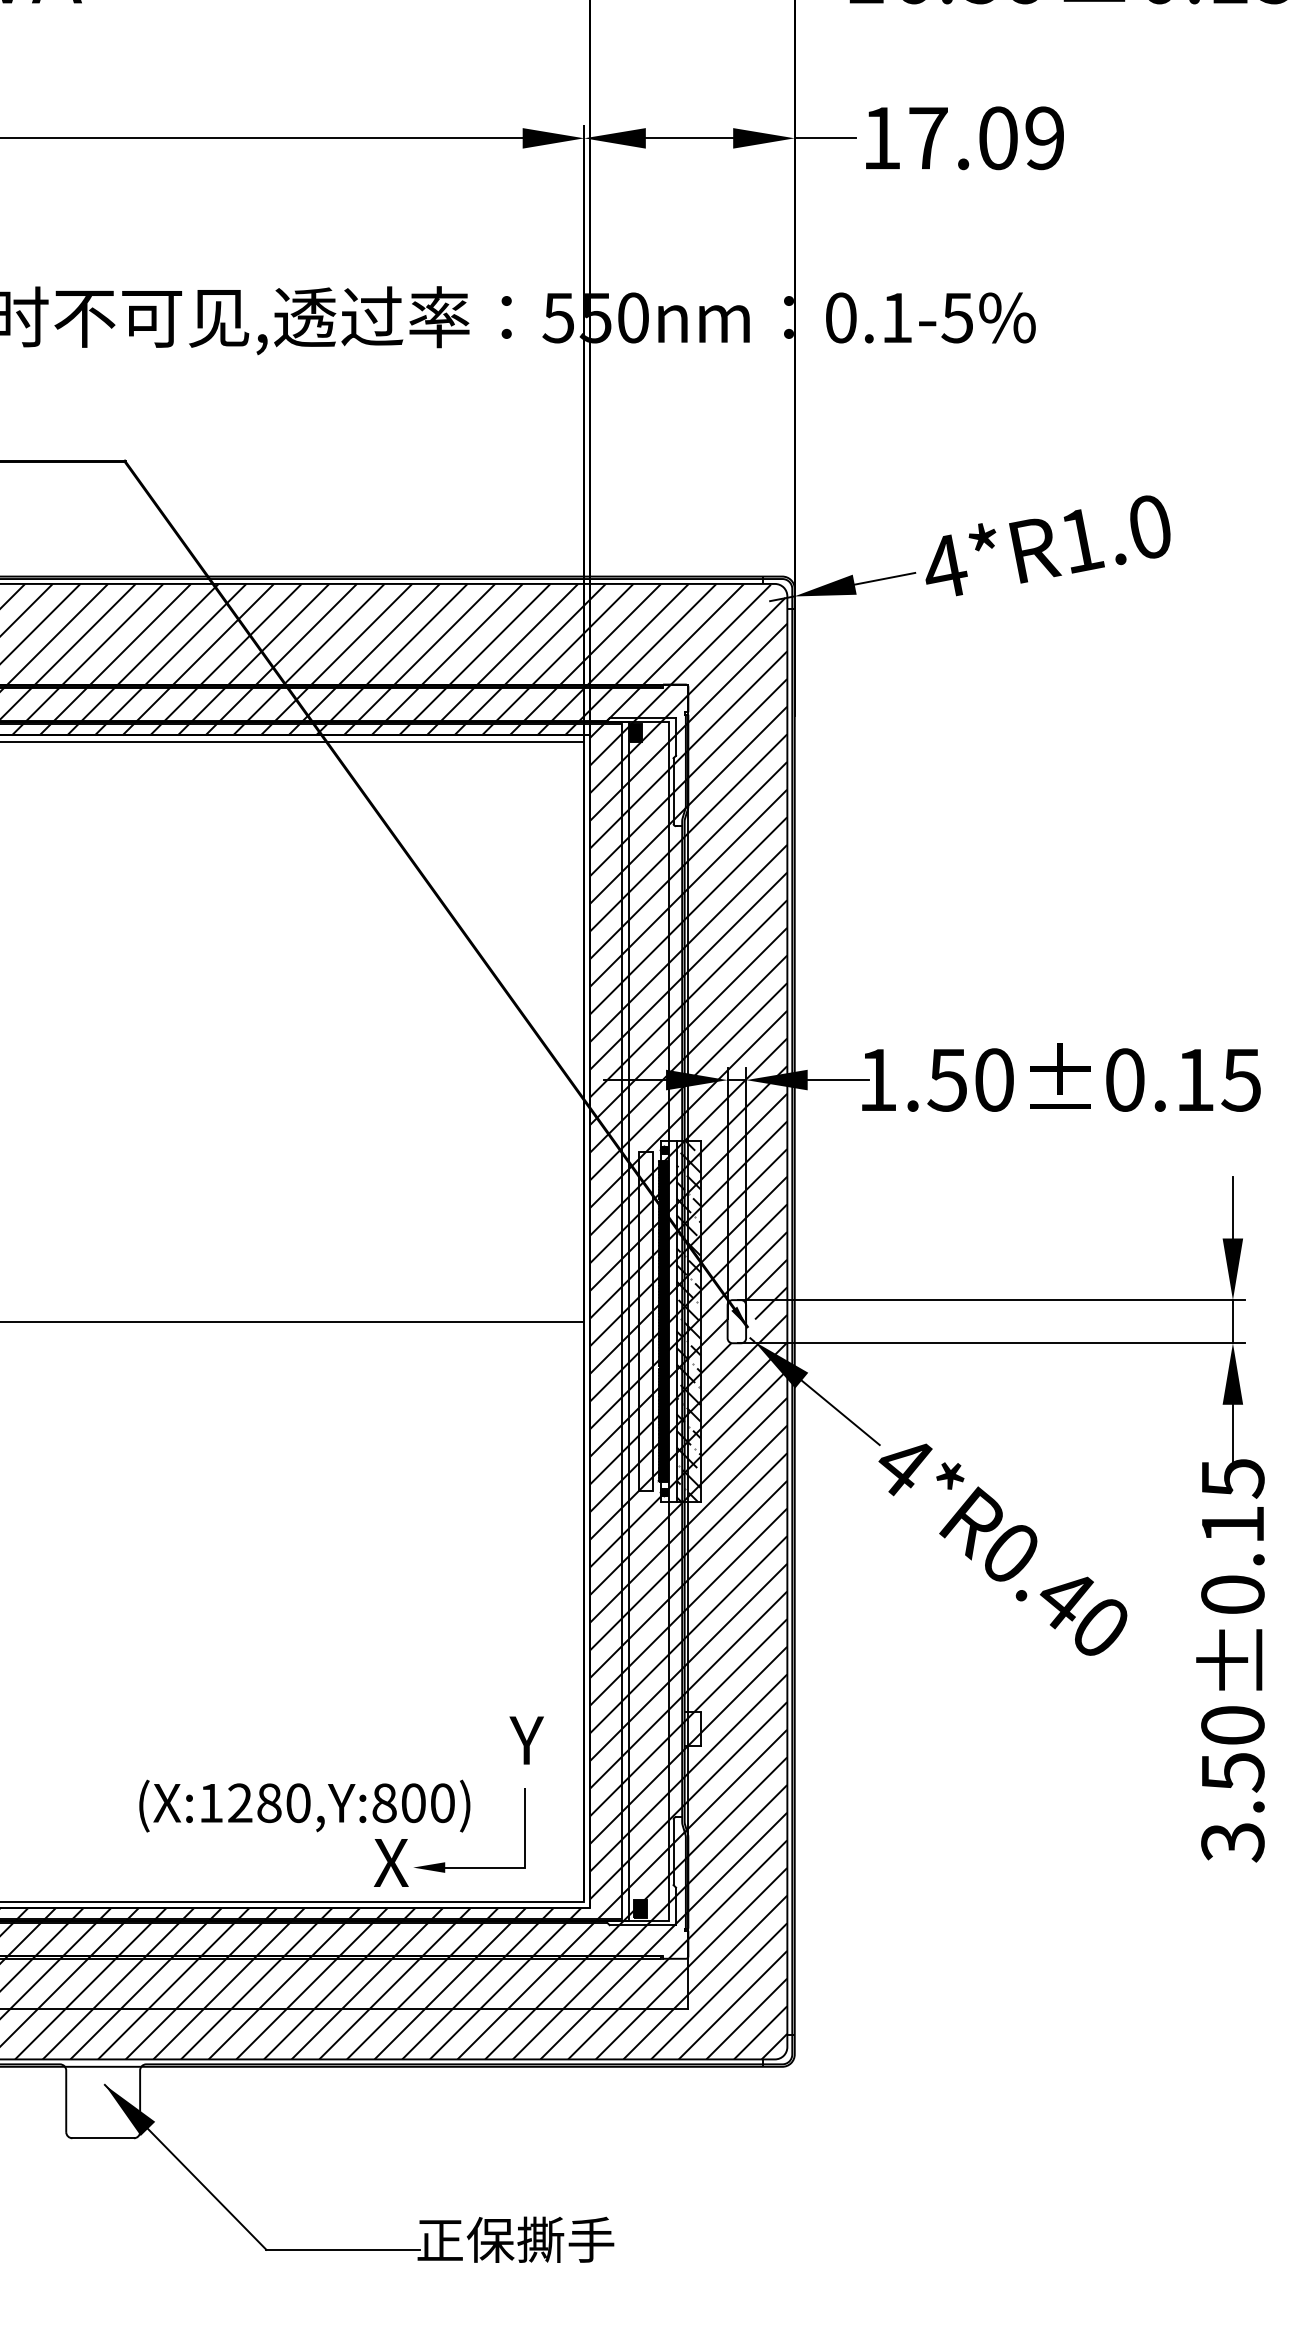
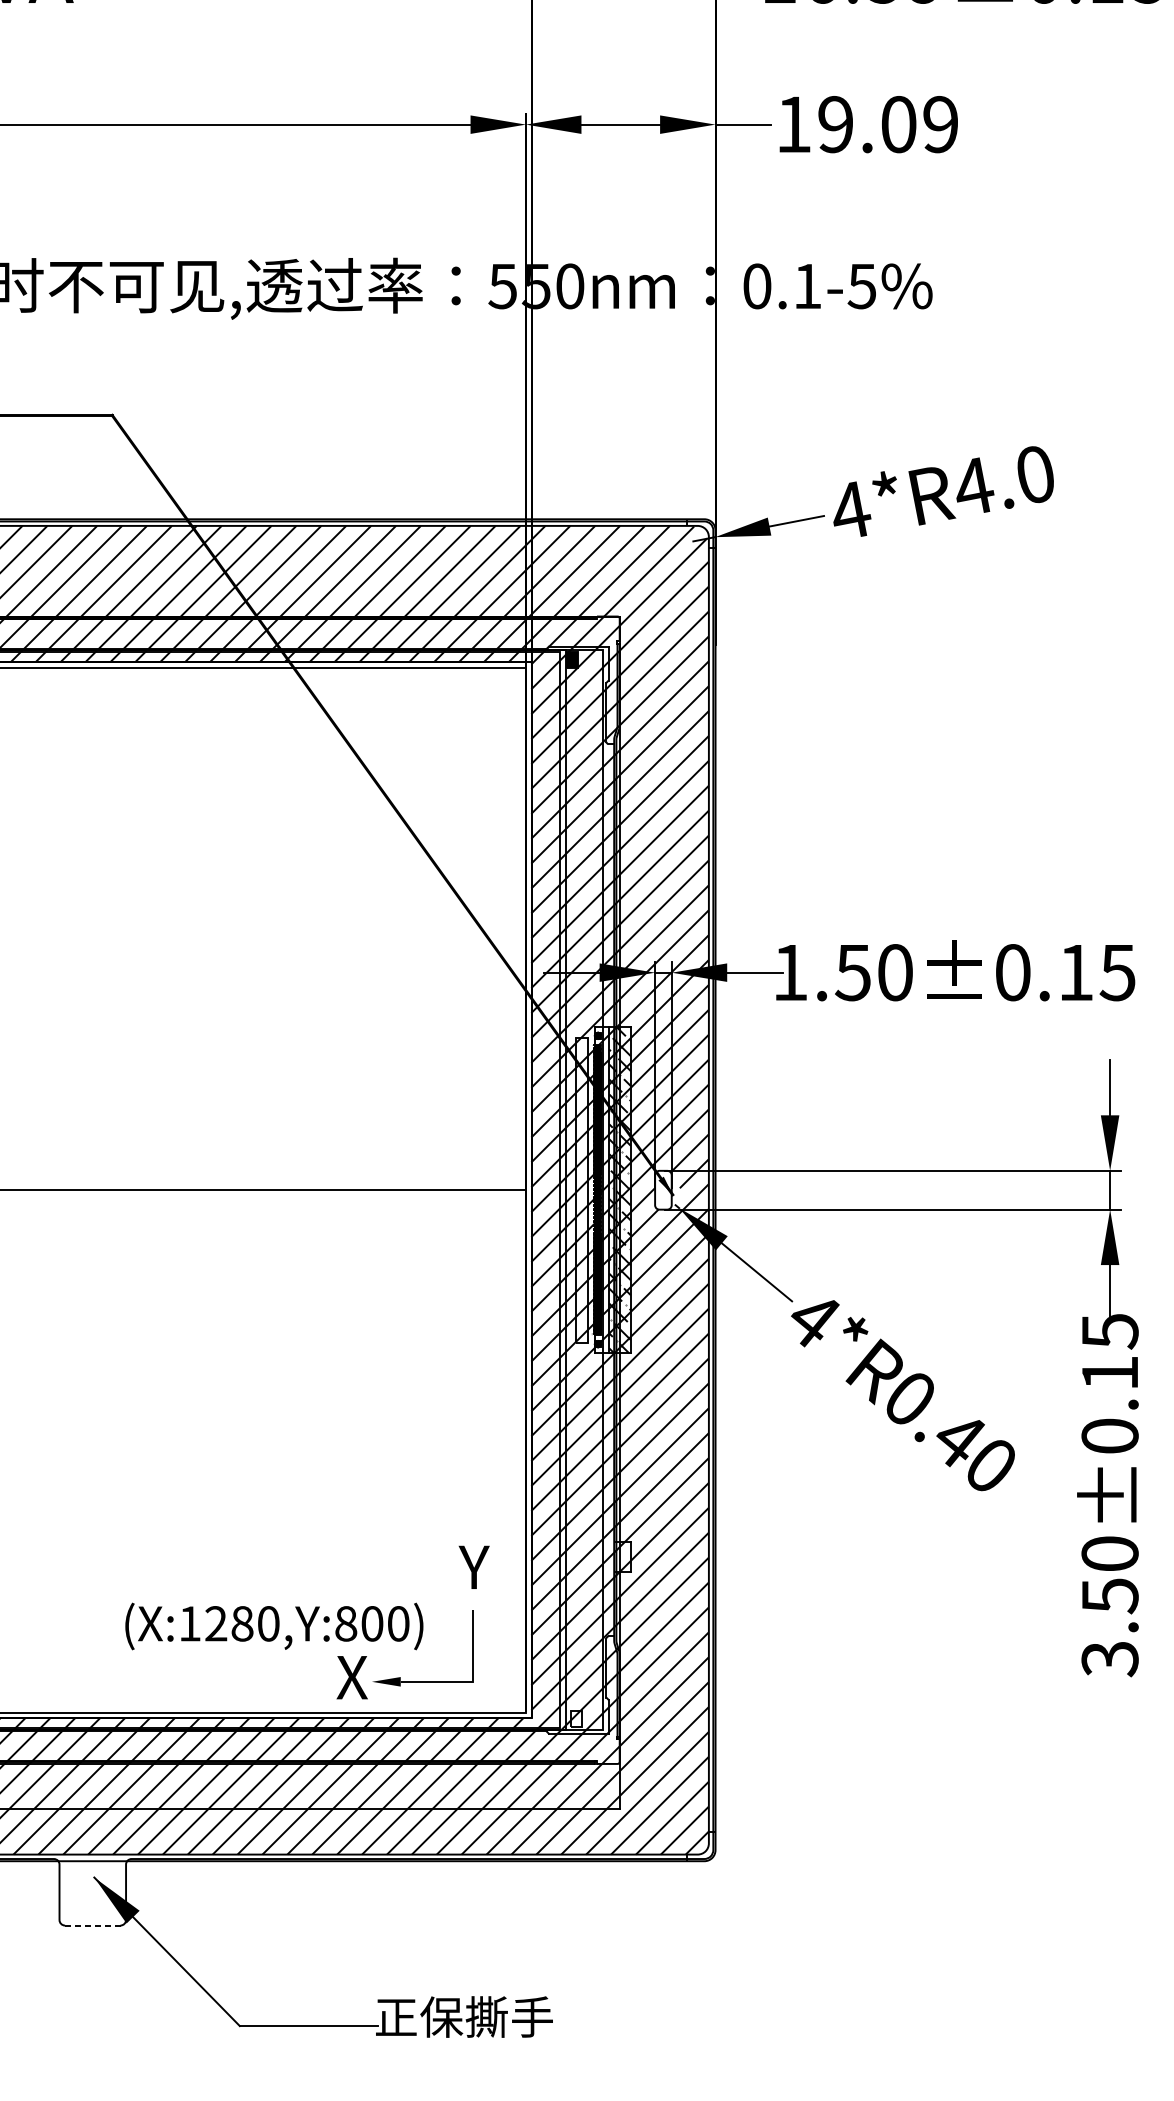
text: (928, 138) -> (835, 124), 17.09 -> 19.09
text: (1083, 540) -> (975, 486), 4*R1.0 -> 4*R4.0
fill: (640, 1908) -> (576, 1718), removed
line: (103, 2138) -> (93, 1925), solid -> dashed

